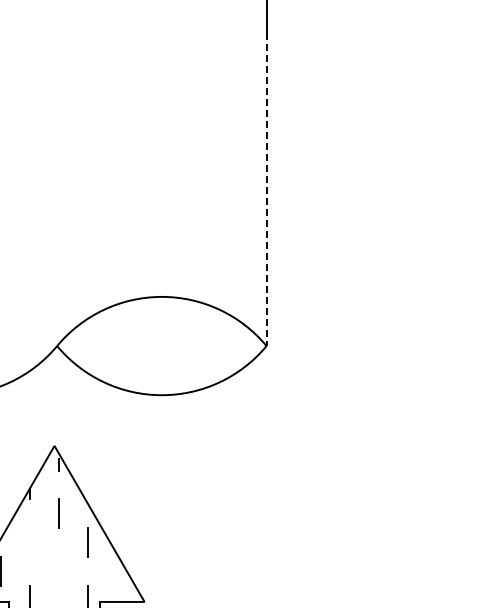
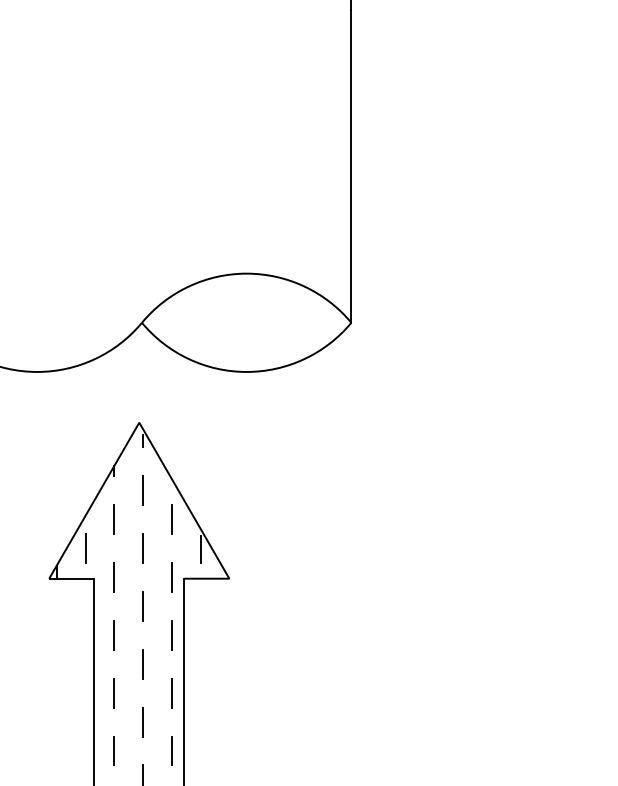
line: (266, 189) -> (351, 166), dashed -> solid
line: (29, 542) -> (114, 519), added
line: (57, 571) -> (142, 548), added
line: (116, 572) -> (201, 549), added

